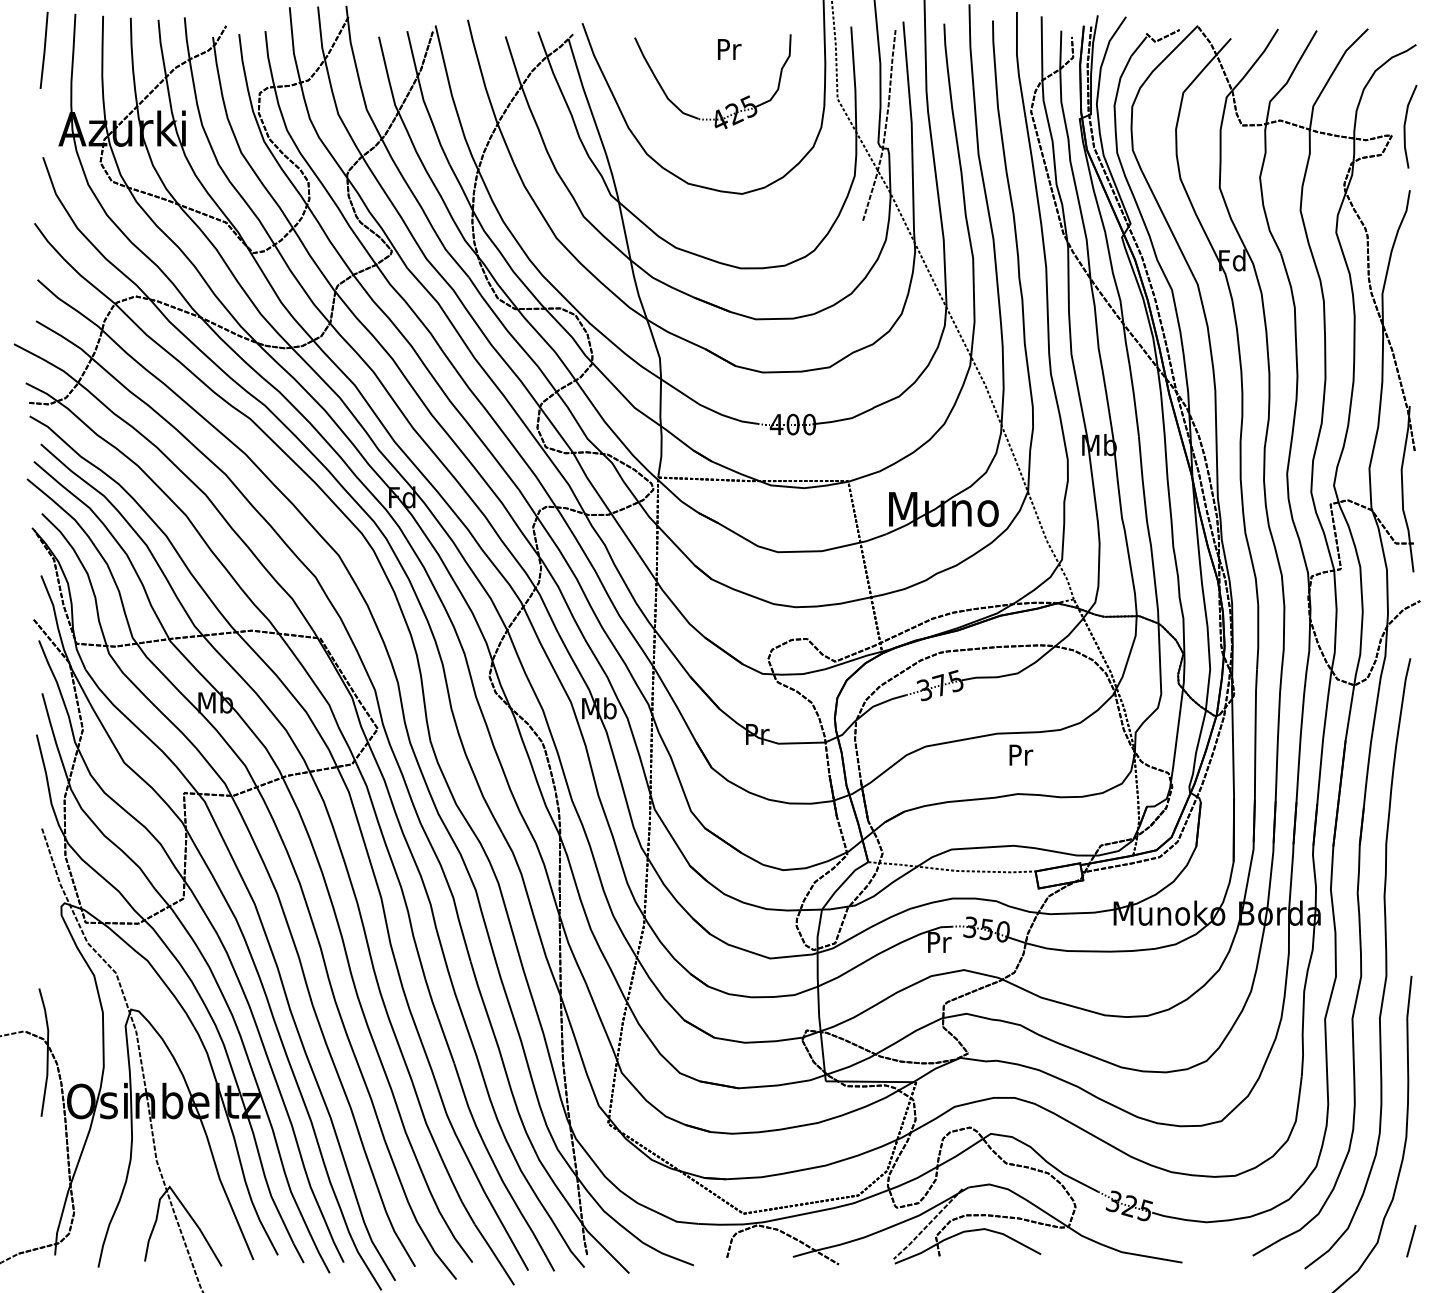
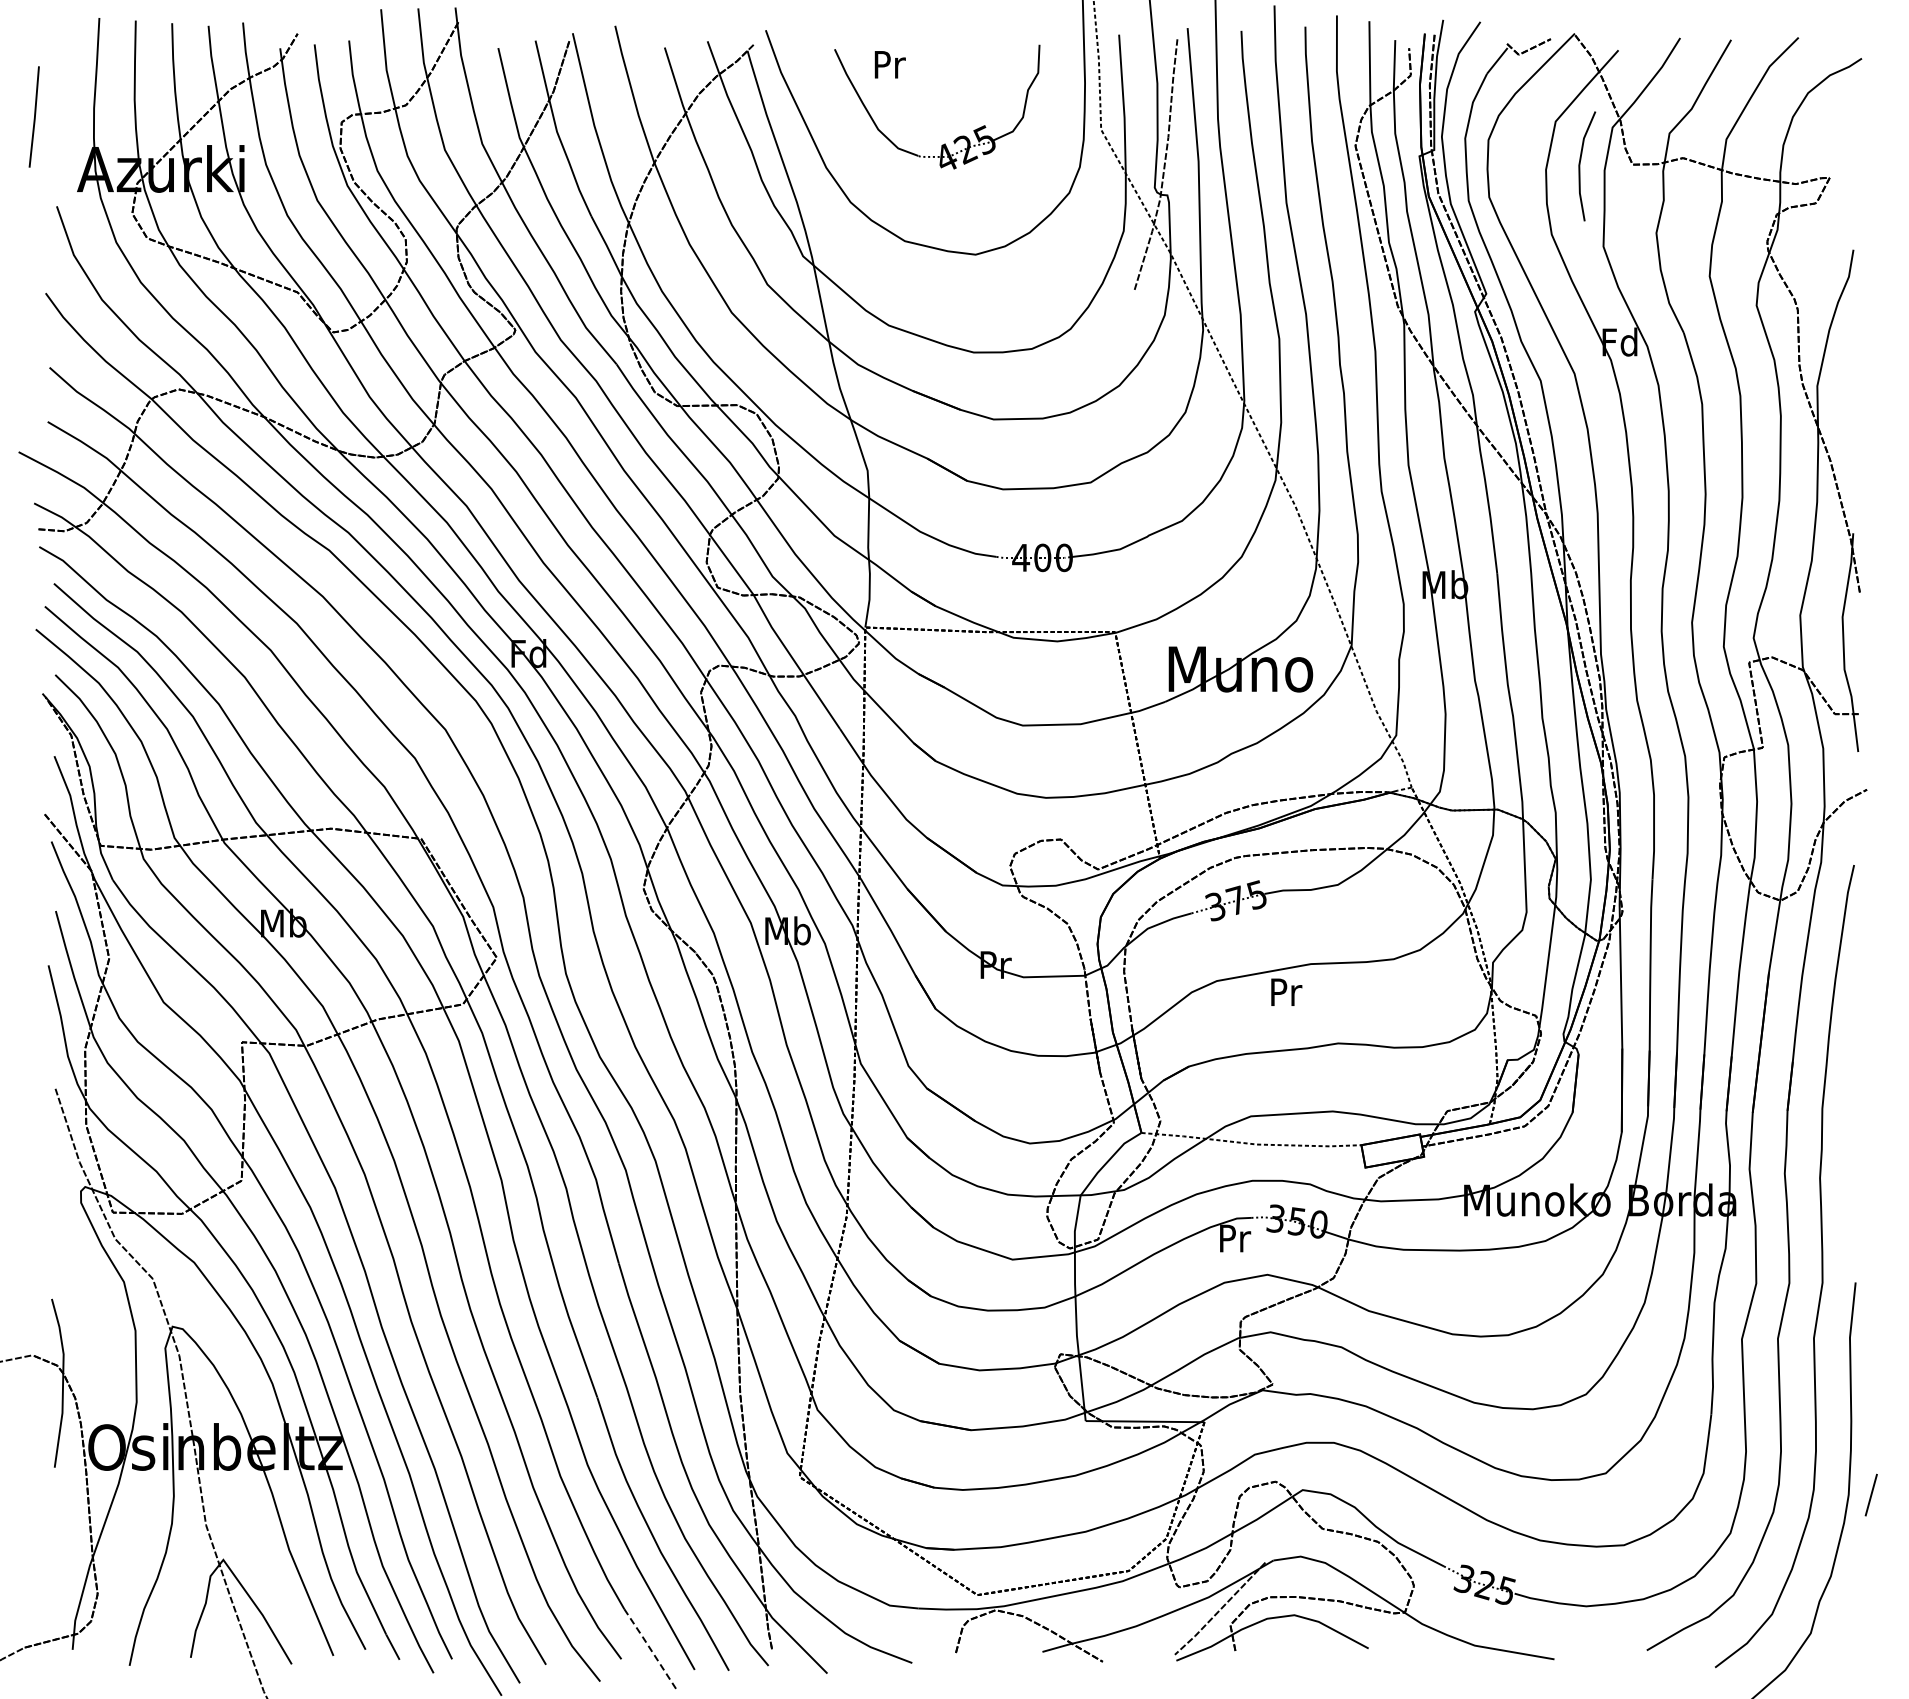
text: (729, 49) -> (889, 64), moved
line: (44, 50) -> (34, 116), moved
line: (1405, 126) -> (1580, 166), moved
text: (1021, 754) -> (1286, 991), moved
line: (1410, 1240) -> (1870, 1494), moved
line: (494, 1254) -> (650, 1648), solid -> dashed

